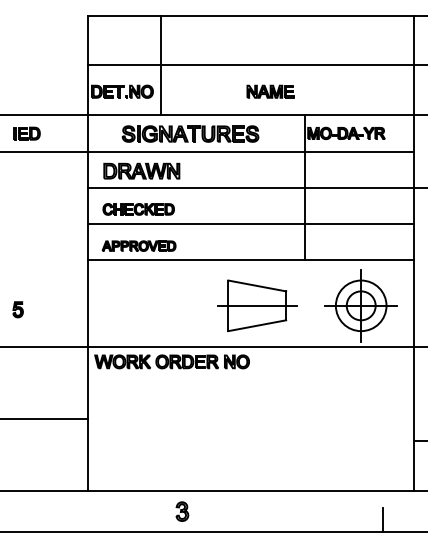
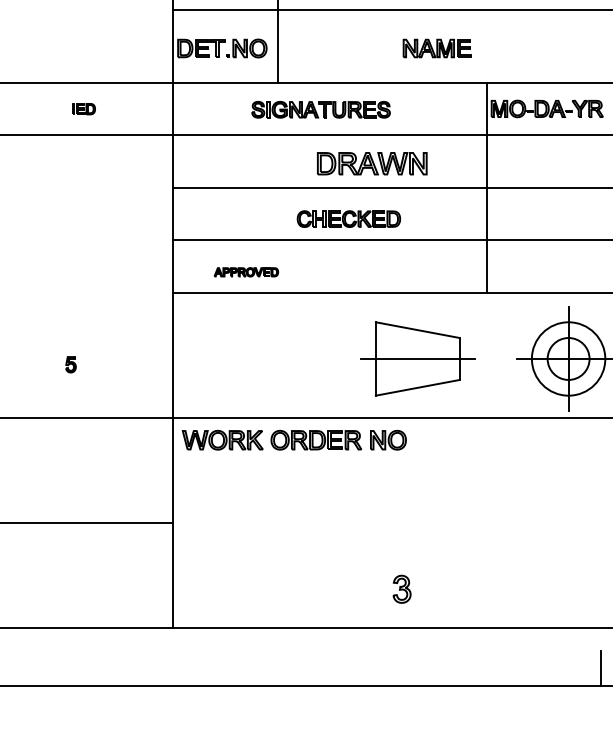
part: (26, 133) -> (83, 109), size x0.6
part: (190, 133) -> (321, 109), size x0.7
part: (141, 170) -> (371, 162), moved
part: (138, 209) -> (348, 219), moved
part: (138, 245) -> (245, 271), size x0.6
part: (17, 309) -> (70, 364), size x0.7
part: (182, 511) -> (402, 589), moved

